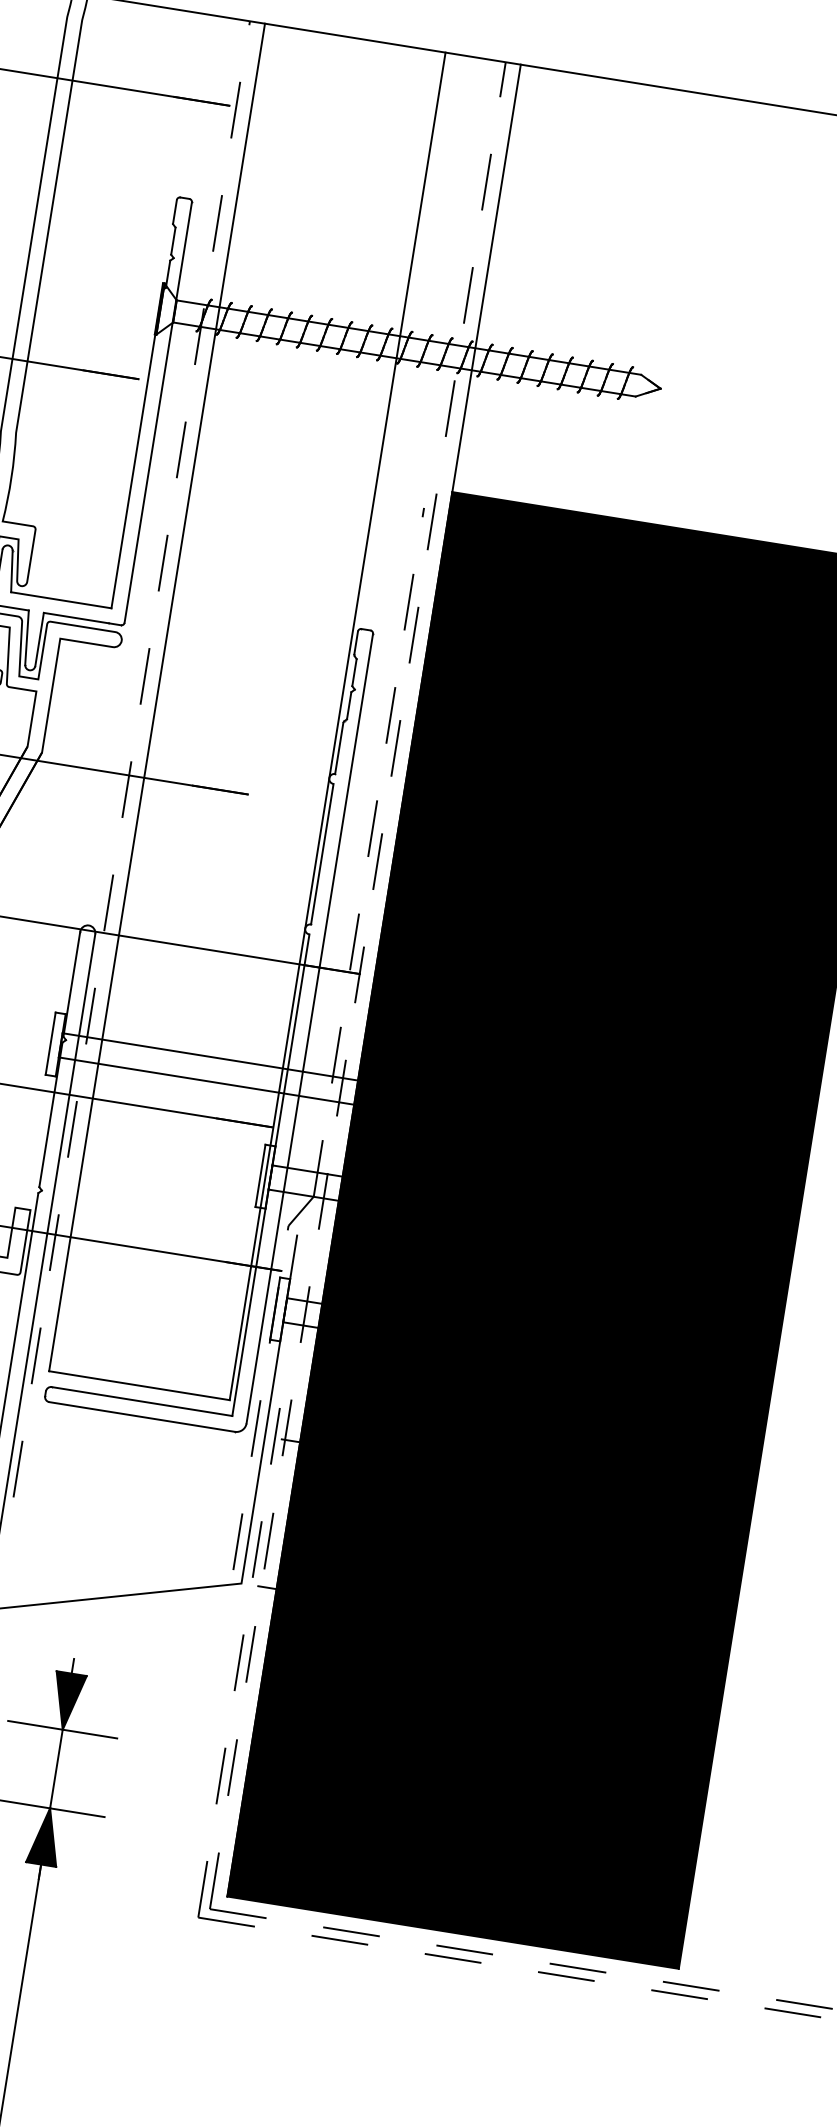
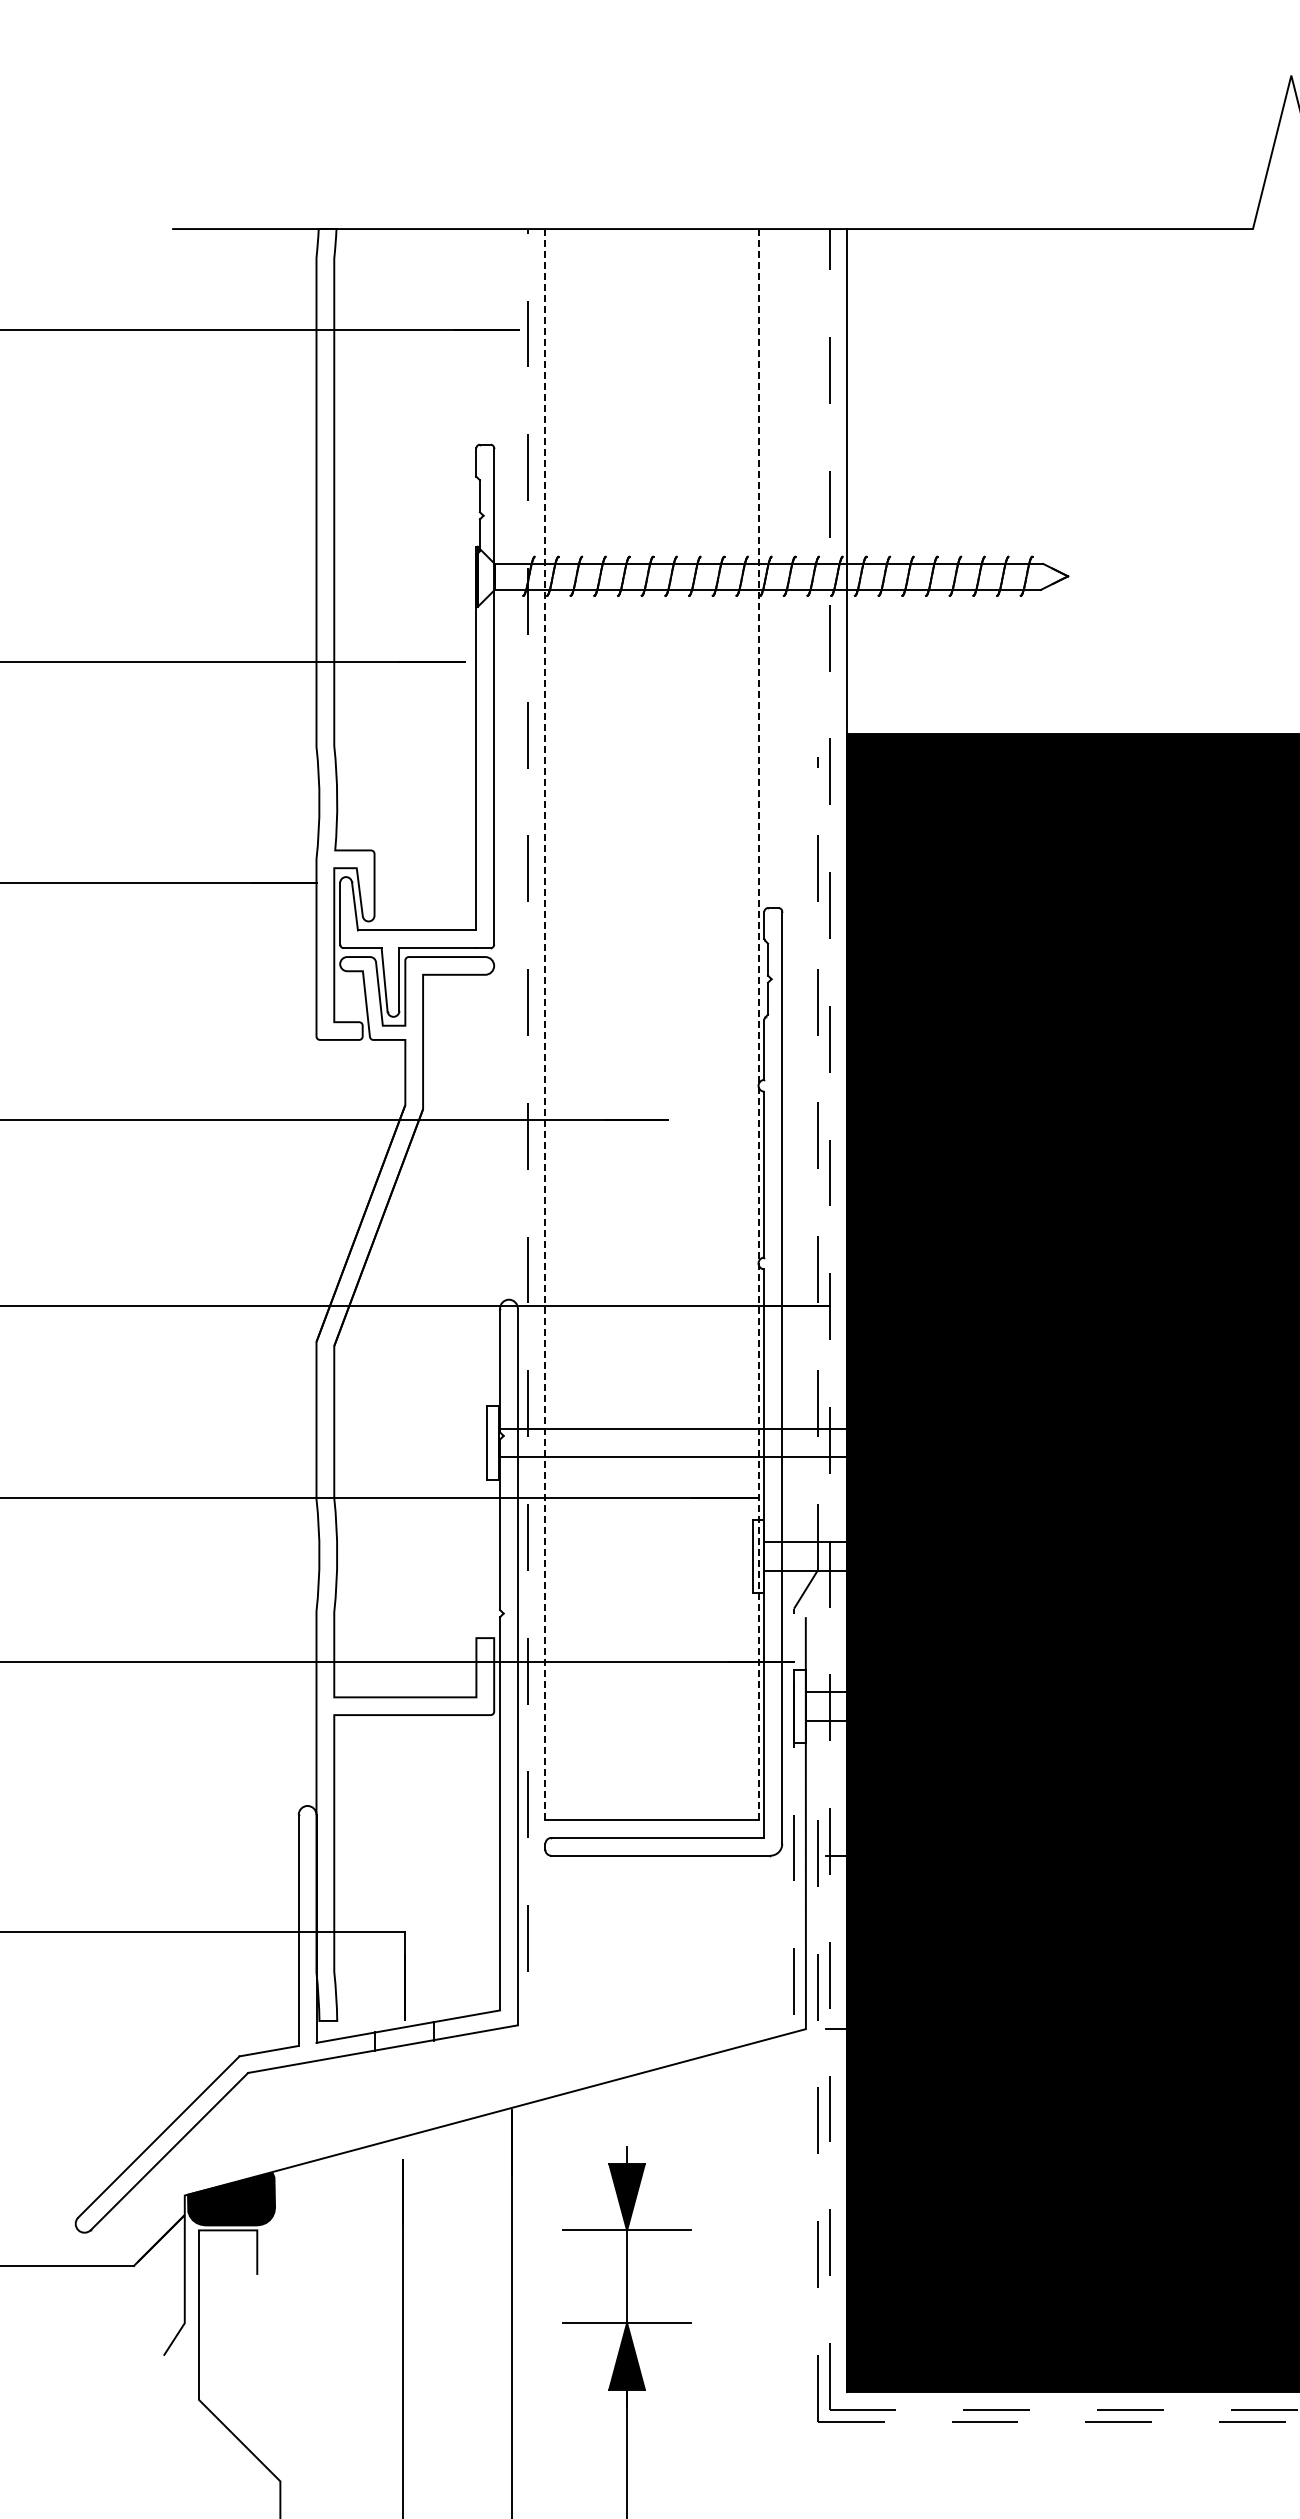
line: (157, 697) -> (545, 1024), solid -> dashed
line: (337, 726) -> (758, 1024), solid -> dashed

